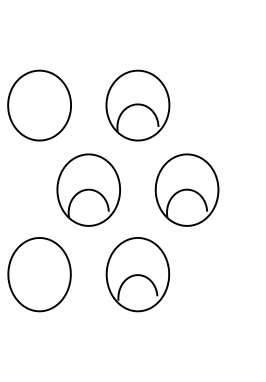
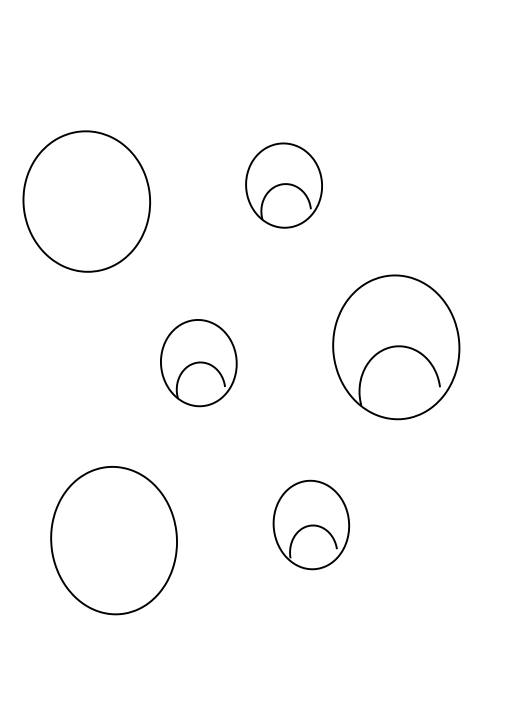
part: (137, 105) -> (283, 185), size x0.6
part: (88, 189) -> (198, 361), size x0.6
part: (137, 274) -> (310, 524), size x0.6

